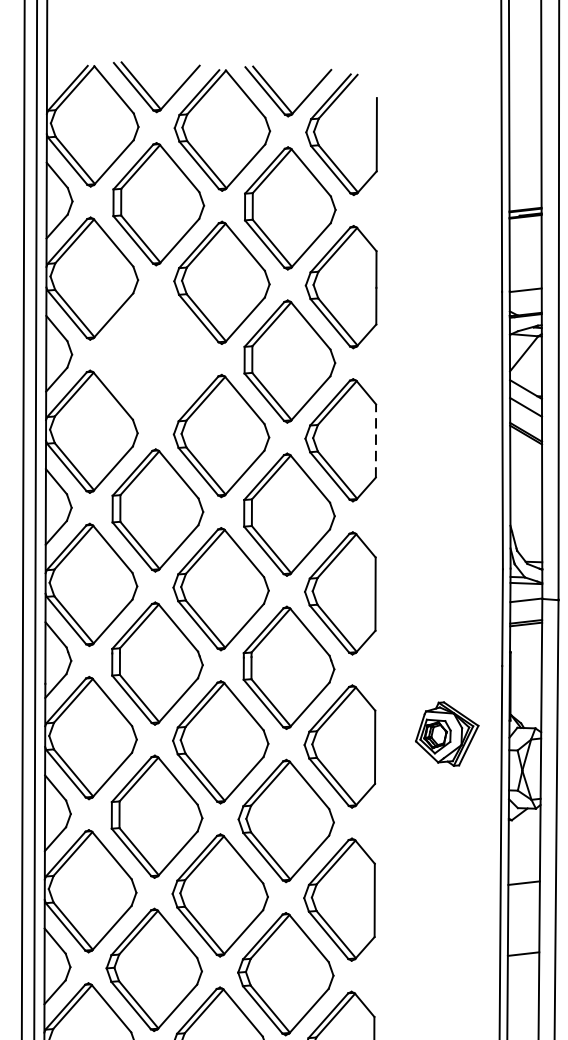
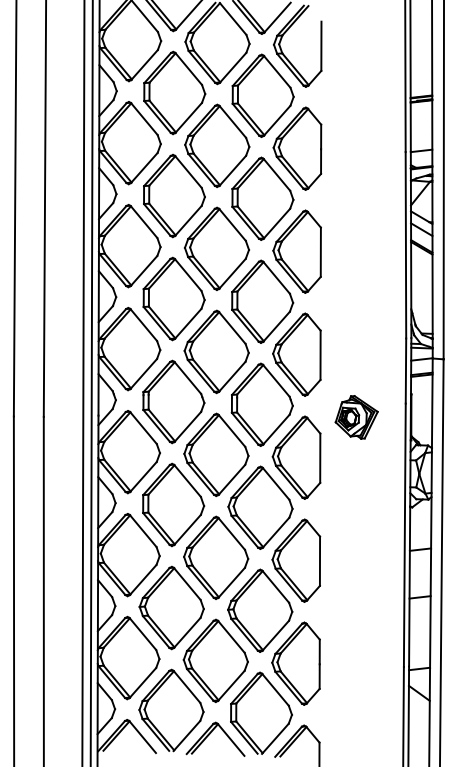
part: (158, 356) -> (174, 195), added
line: (375, 441) -> (320, 252), dashed -> solid
part: (446, 734) -> (356, 417), moved

